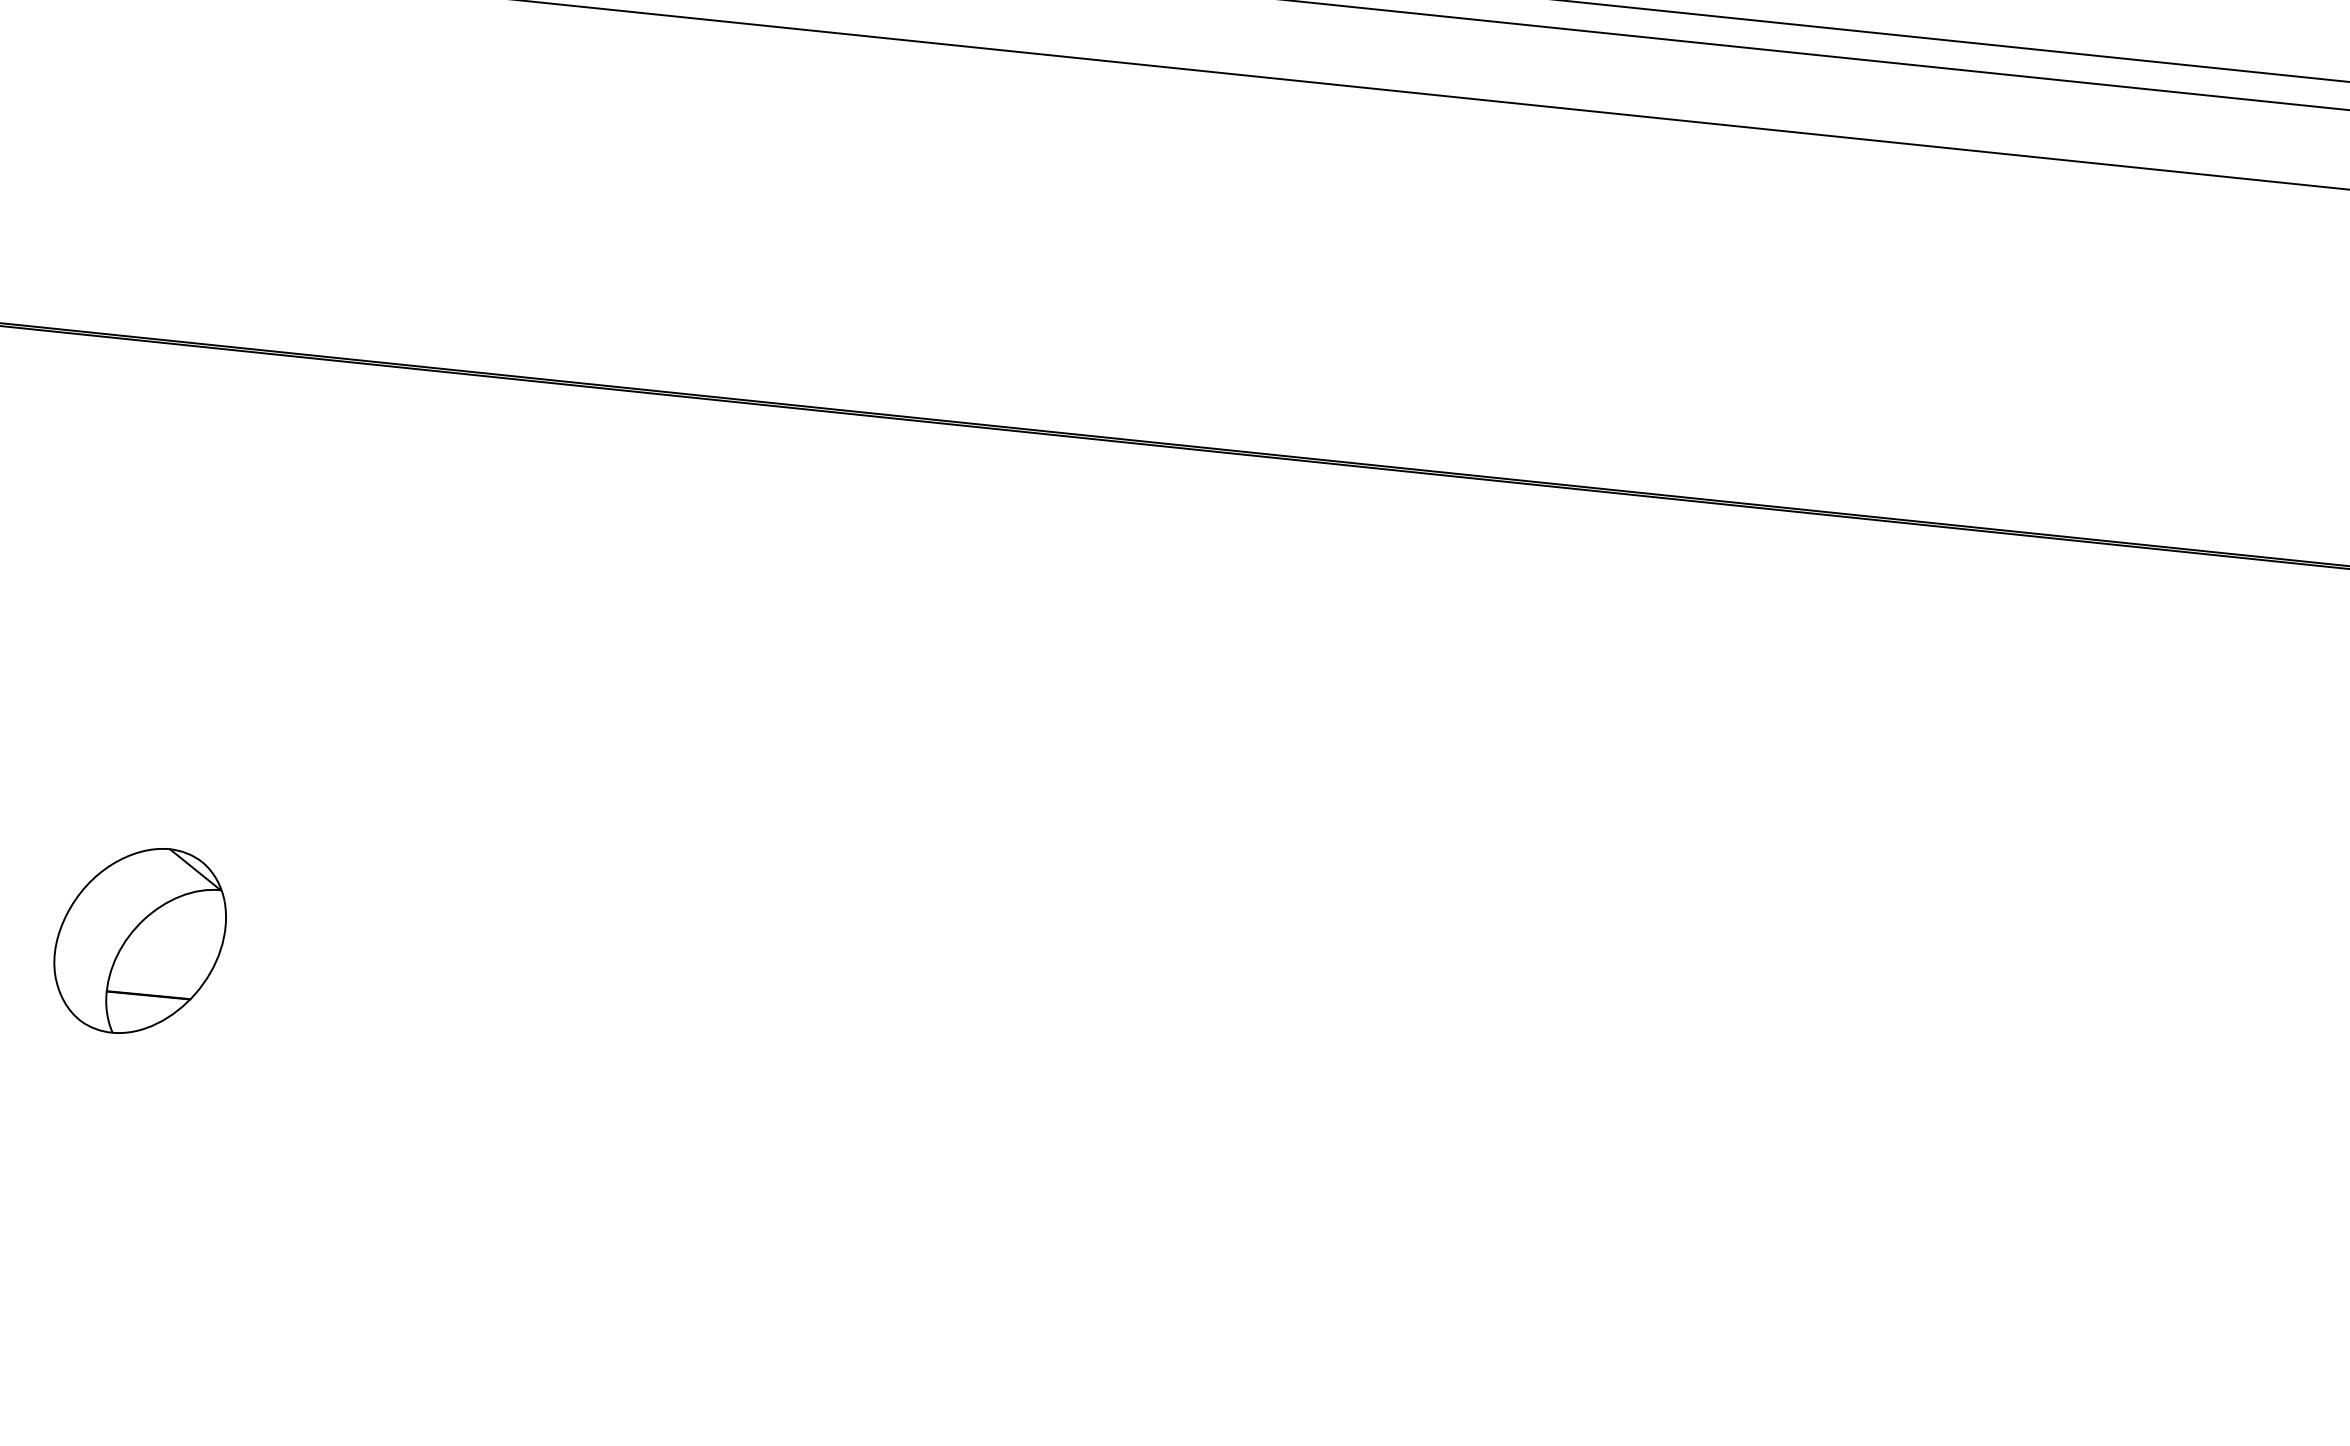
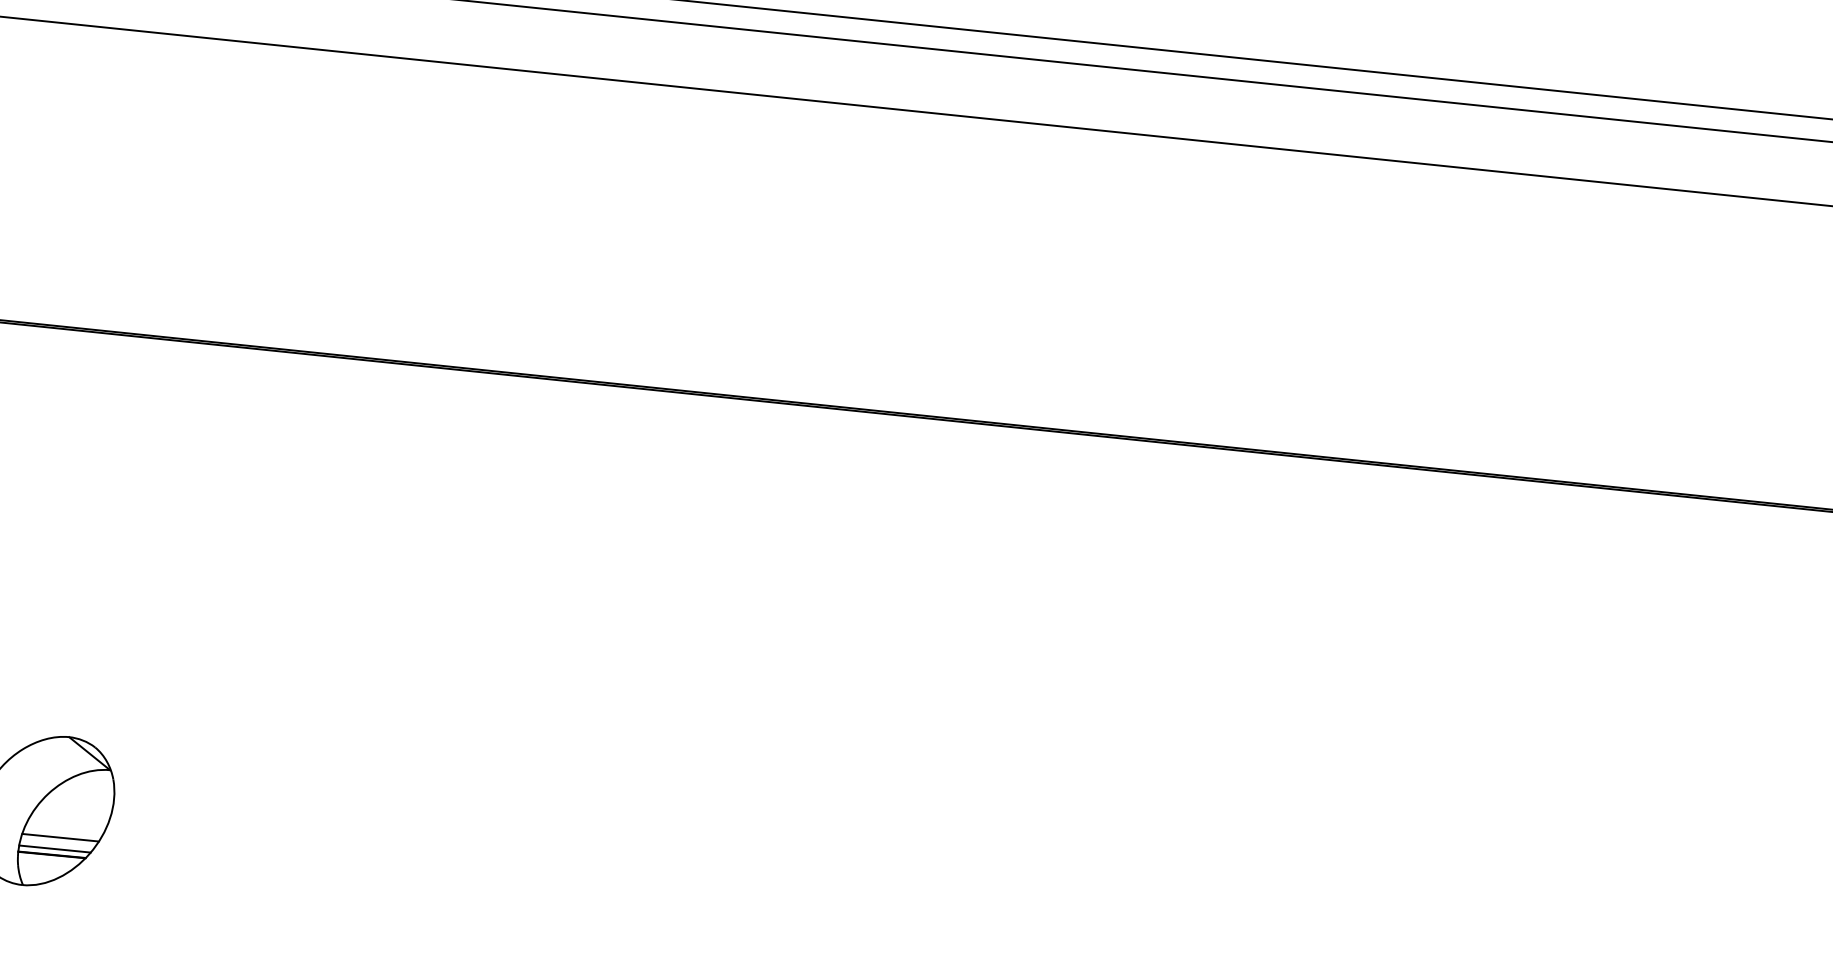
line: (158, 973) -> (59, 837), added
line: (152, 987) -> (55, 848), added

